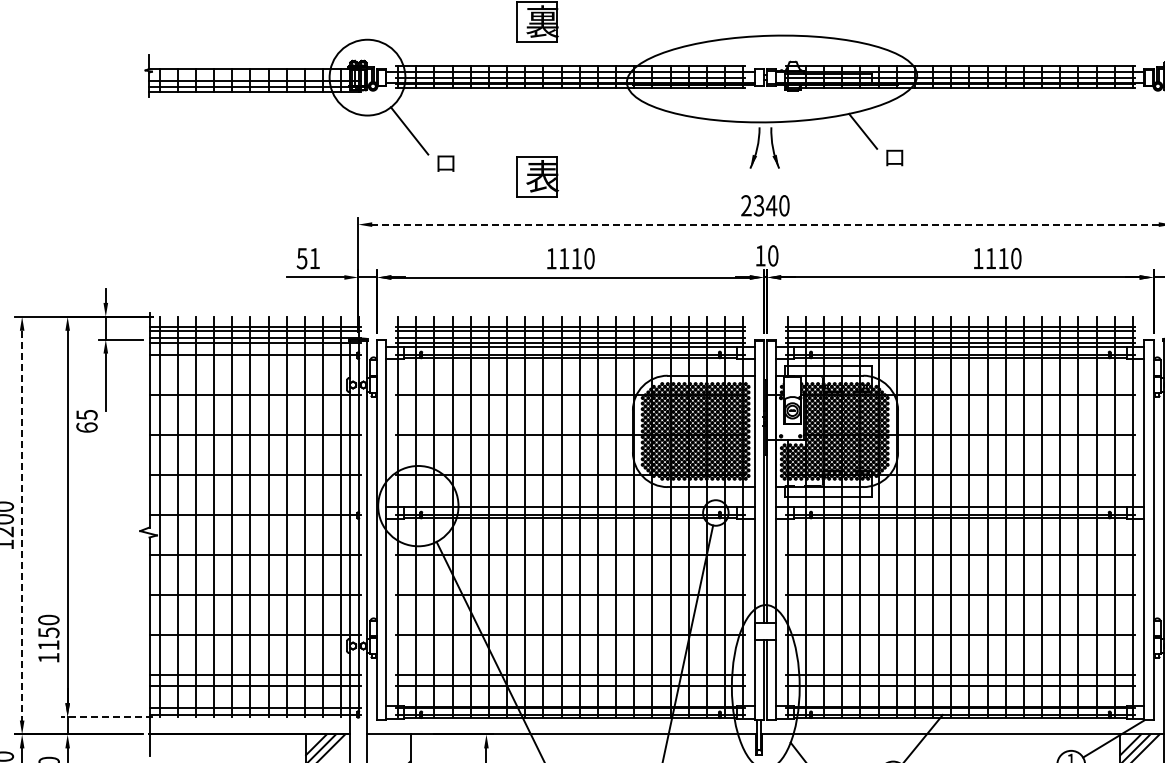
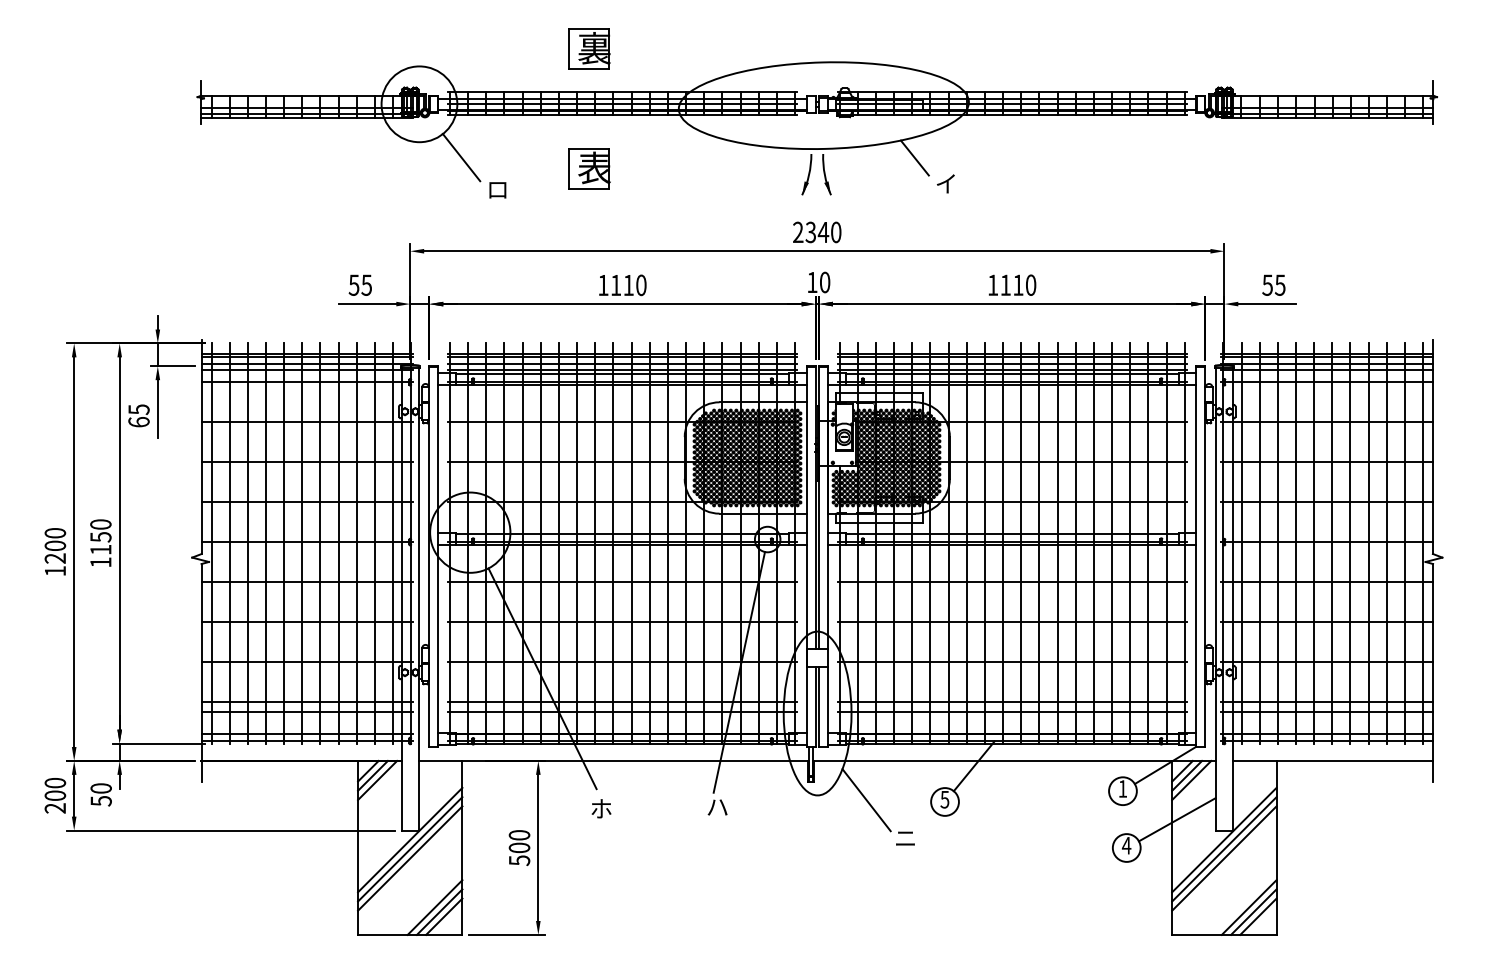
text: (893, 156) -> (945, 183), ロ -> イ
part: (537, 176) -> (589, 168), moved
line: (764, 224) -> (816, 251), dashed -> solid
text: (314, 257) -> (366, 284), 51 -> 55
text: (997, 257) -> (1012, 284), moved
text: (86, 420) -> (138, 415), moved
line: (22, 525) -> (74, 552), dashed -> solid
text: (48, 637) -> (100, 542), moved
line: (106, 717) -> (158, 743), dashed -> solid

